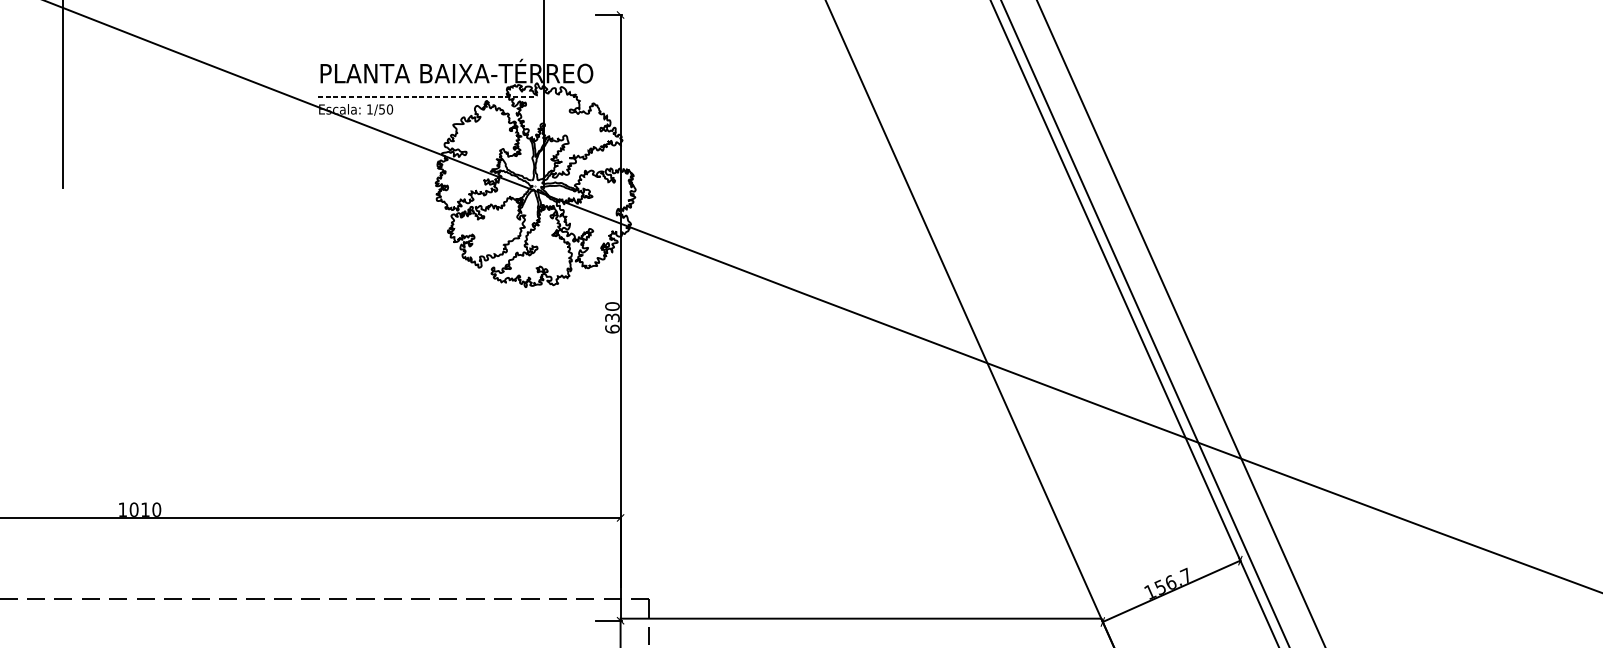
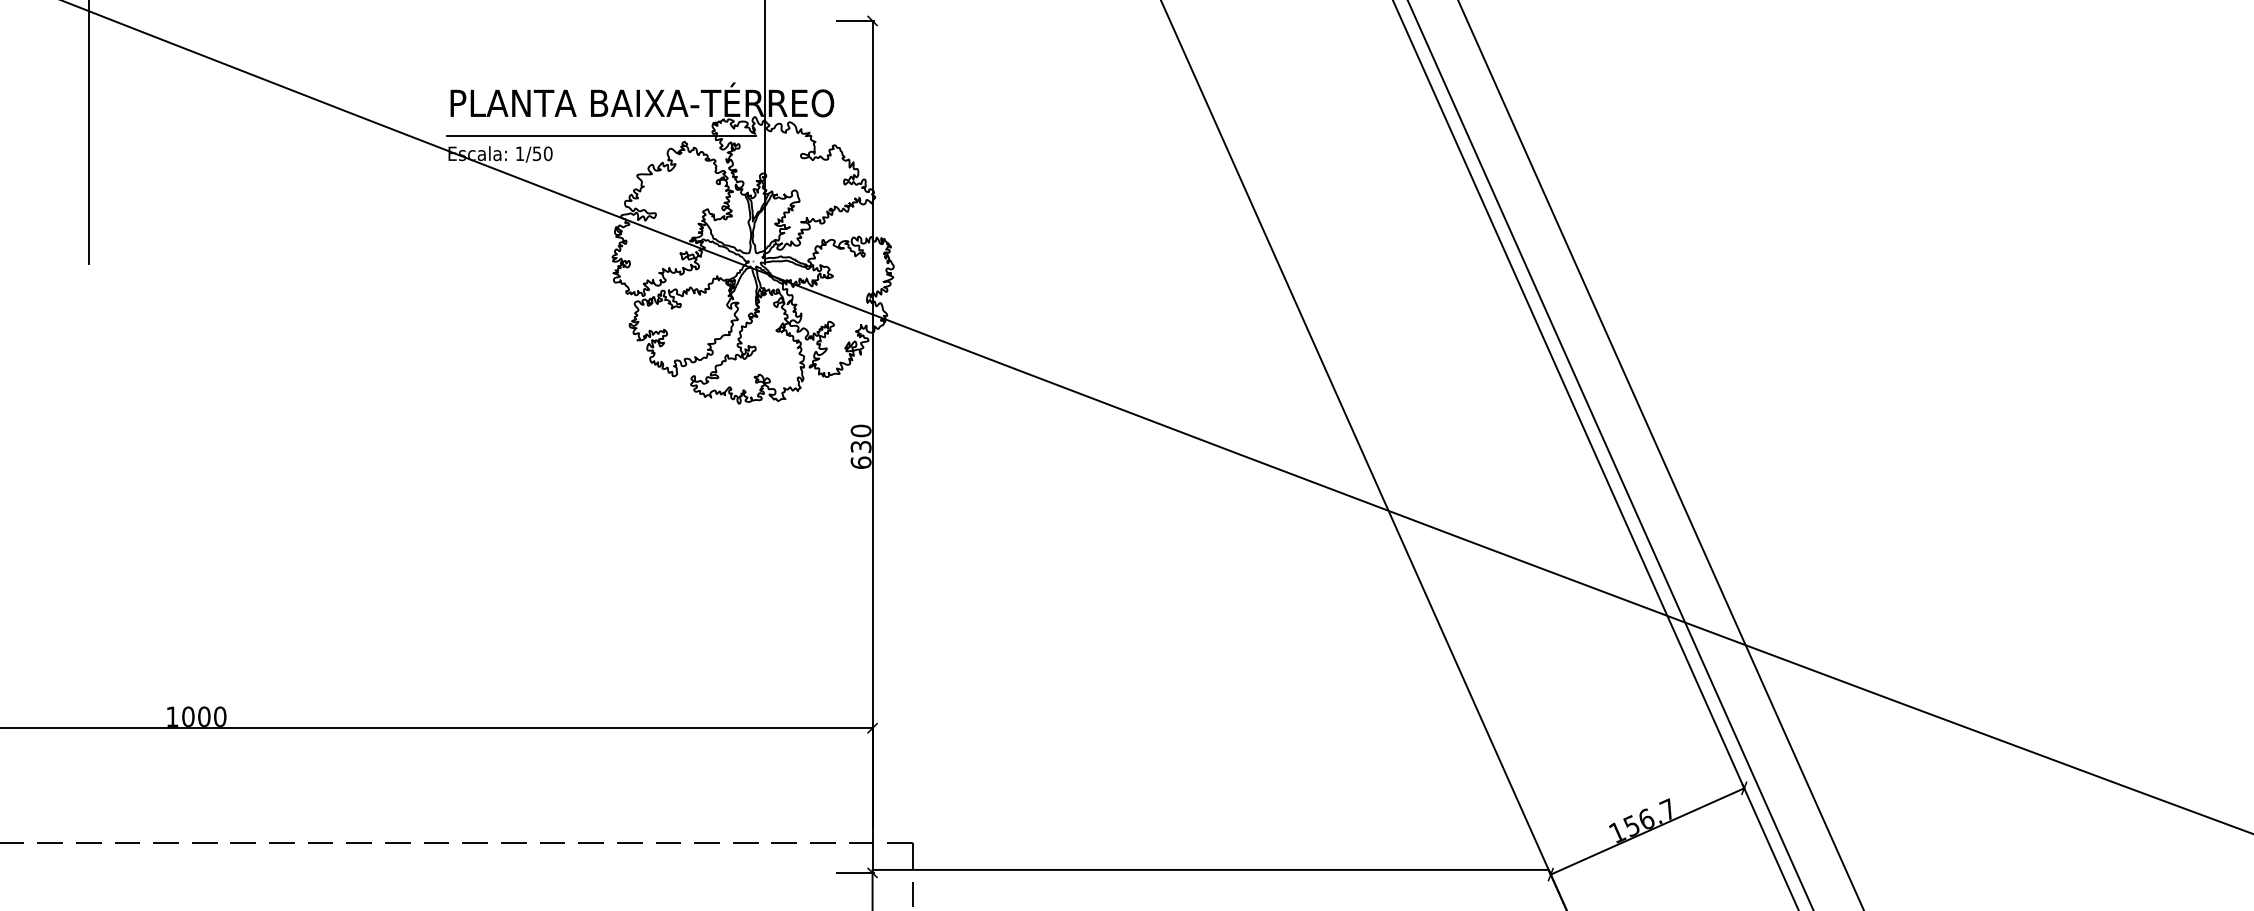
line: (427, 96) -> (601, 135), dashed -> solid
text: (145, 509) -> (204, 716), 1010 -> 1000

